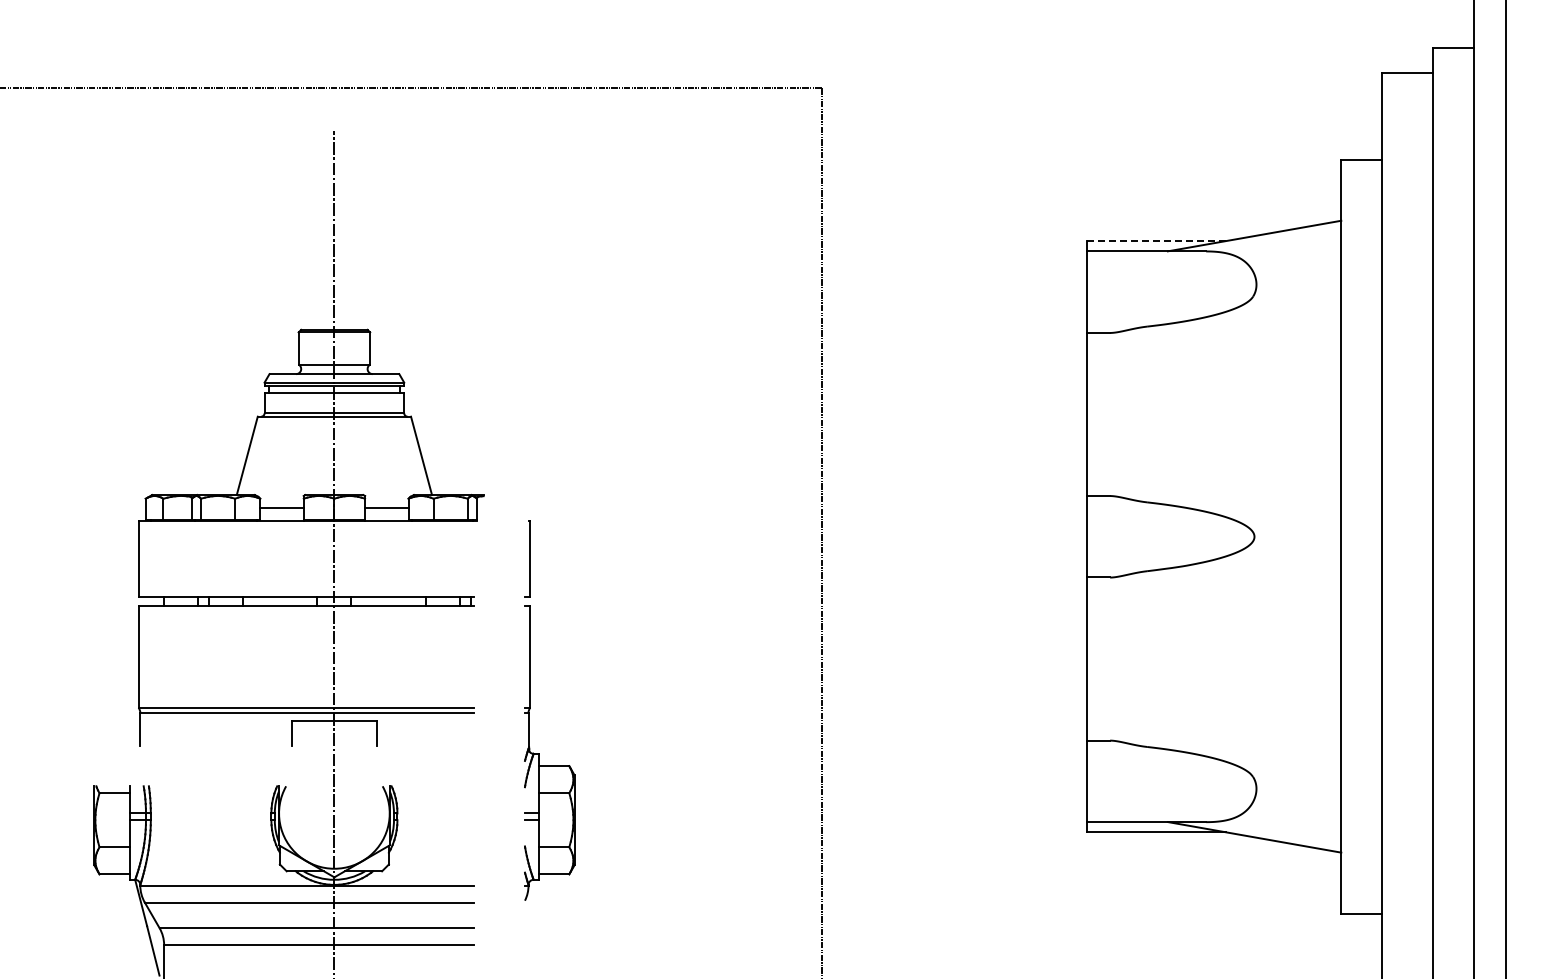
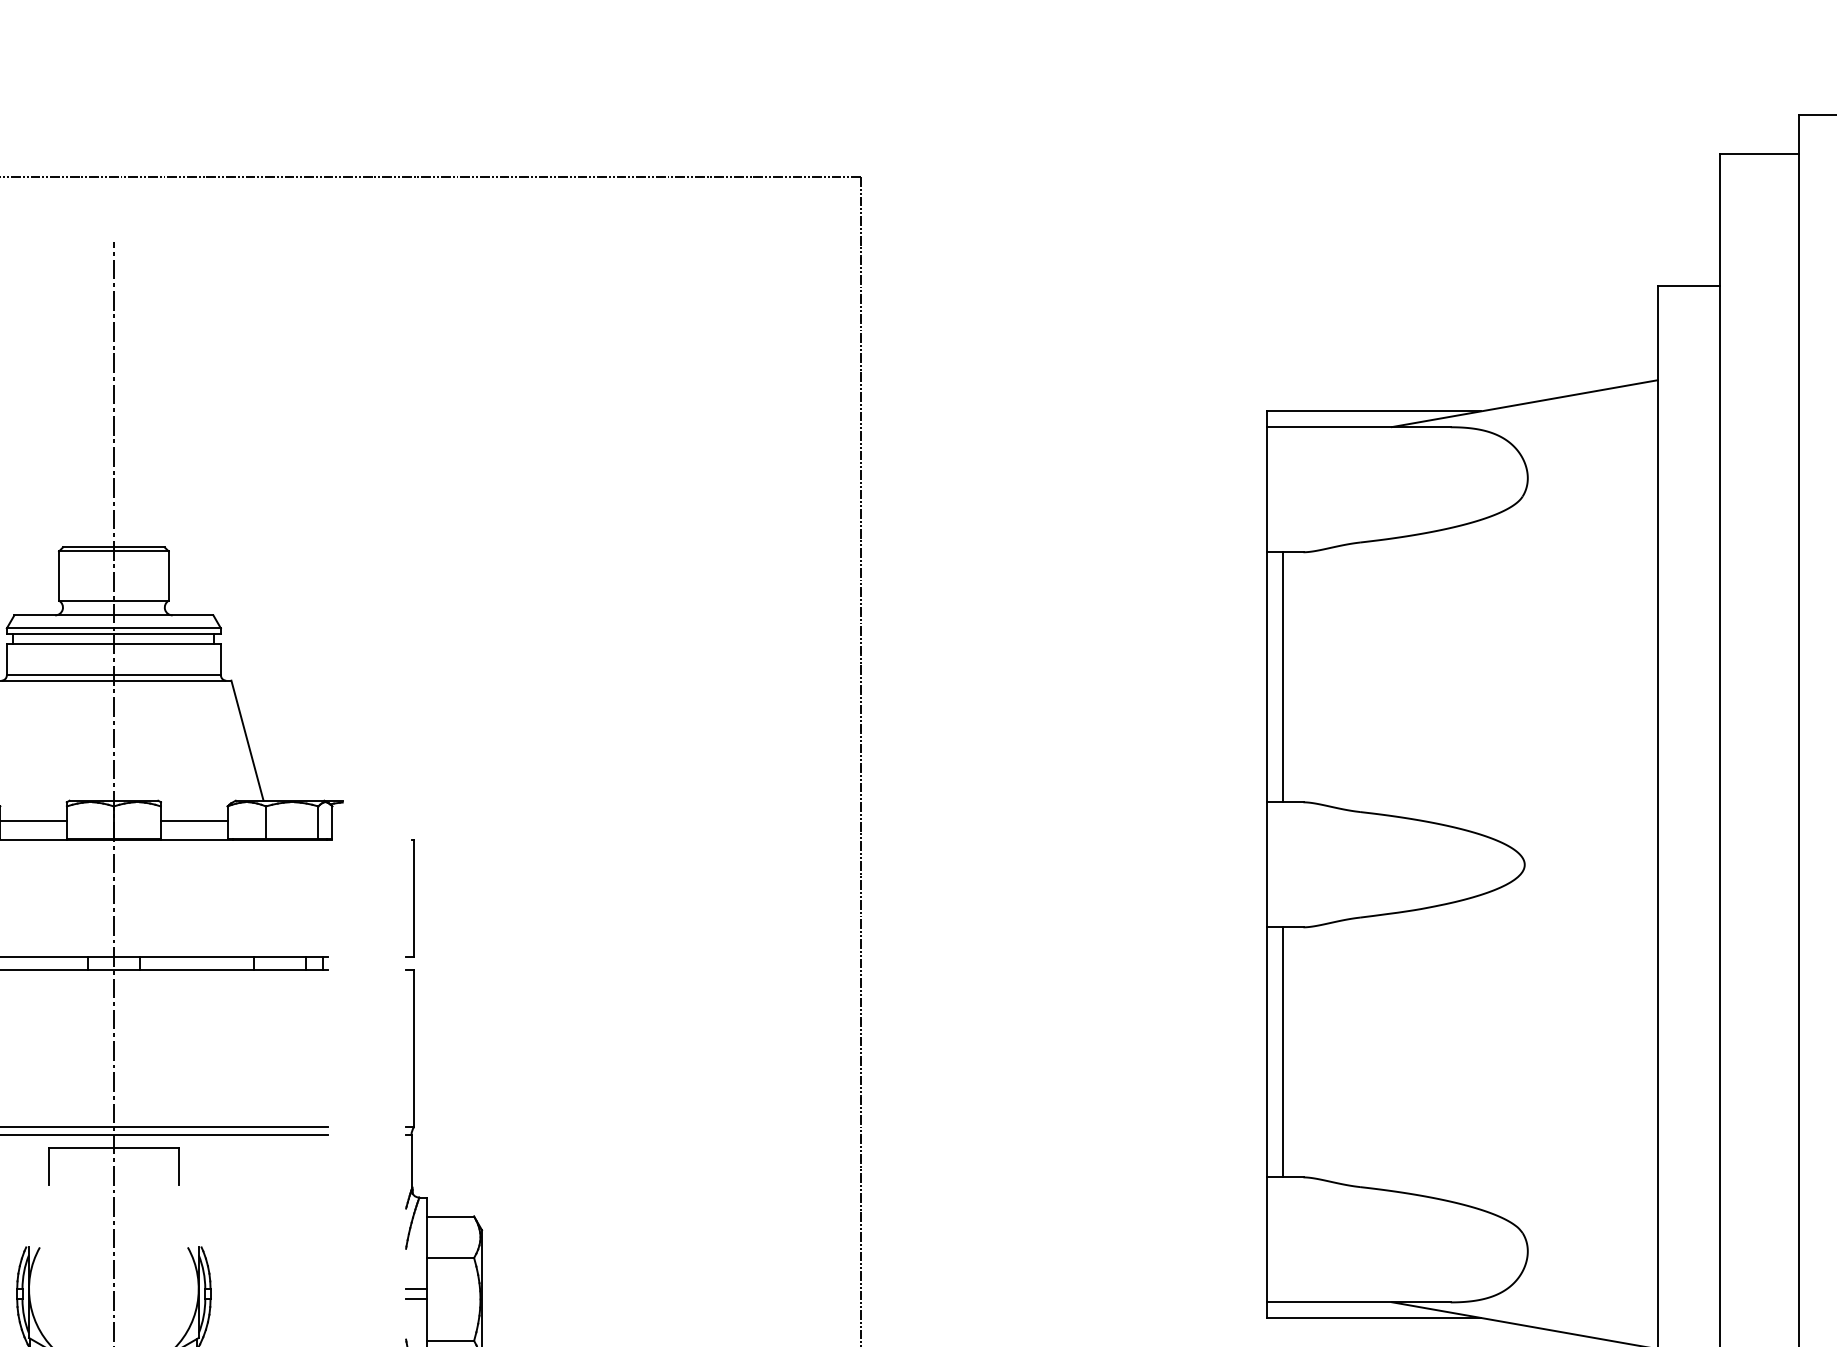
line: (1156, 241) -> (1374, 412), dashed -> solid
line: (1096, 413) -> (1282, 675), added
line: (1096, 658) -> (1282, 1051), added

